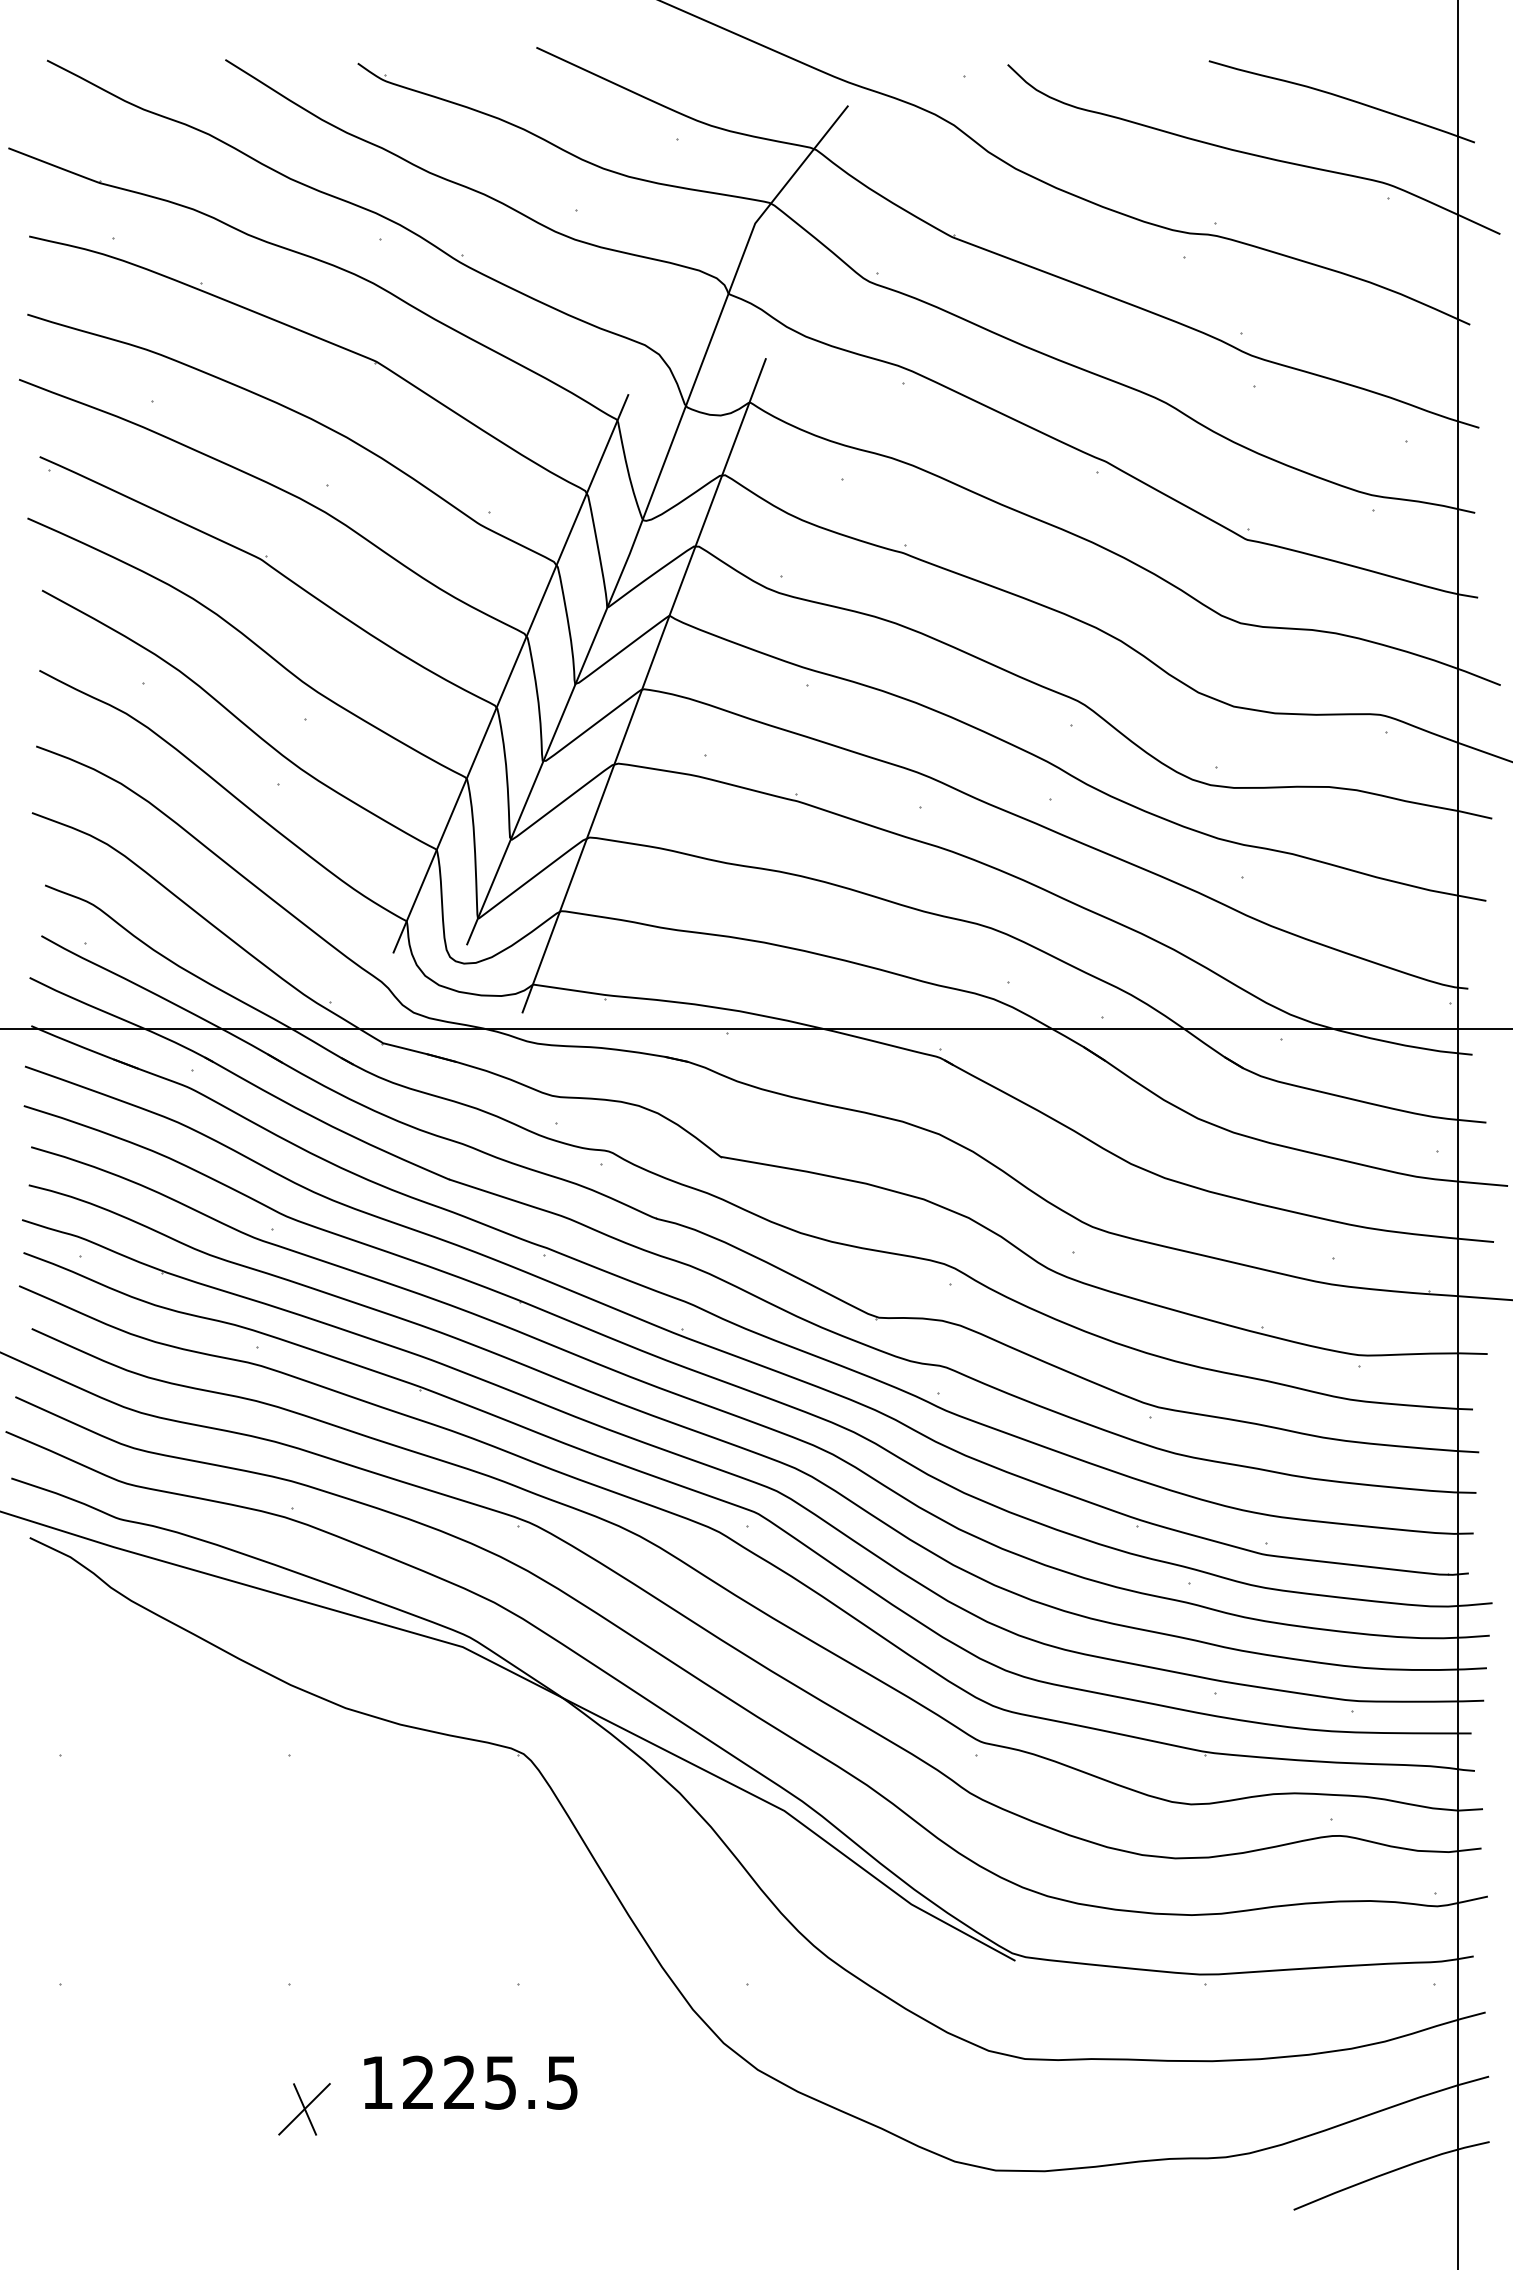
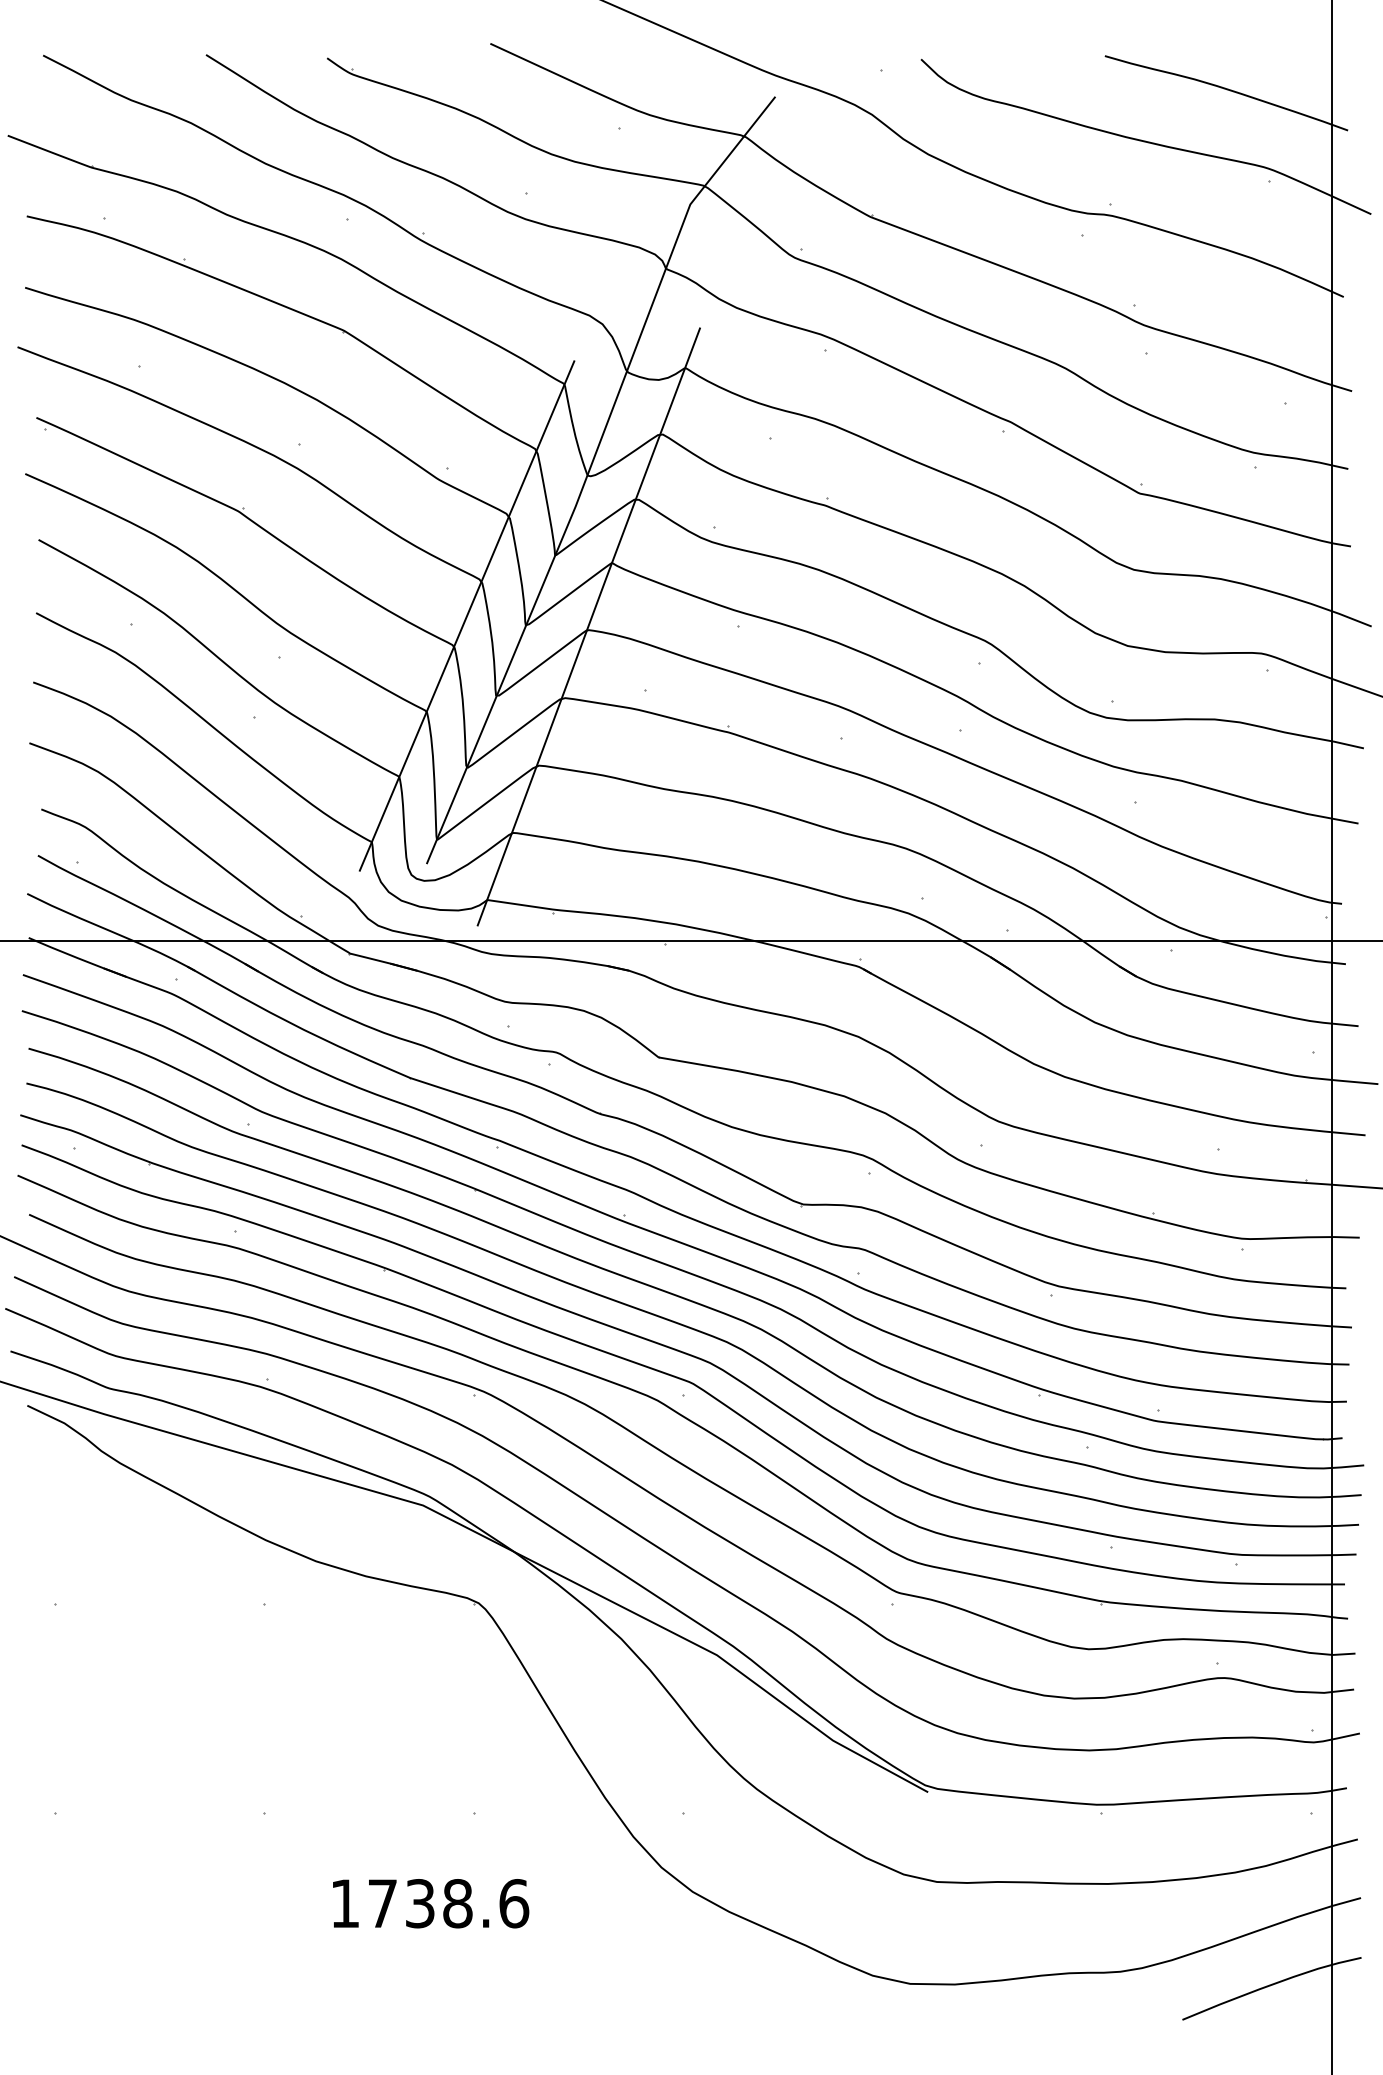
text: (490, 2082) -> (448, 1903), 1225.5 -> 1738.6
part: (304, 2109) -> (278, 1928), removed

